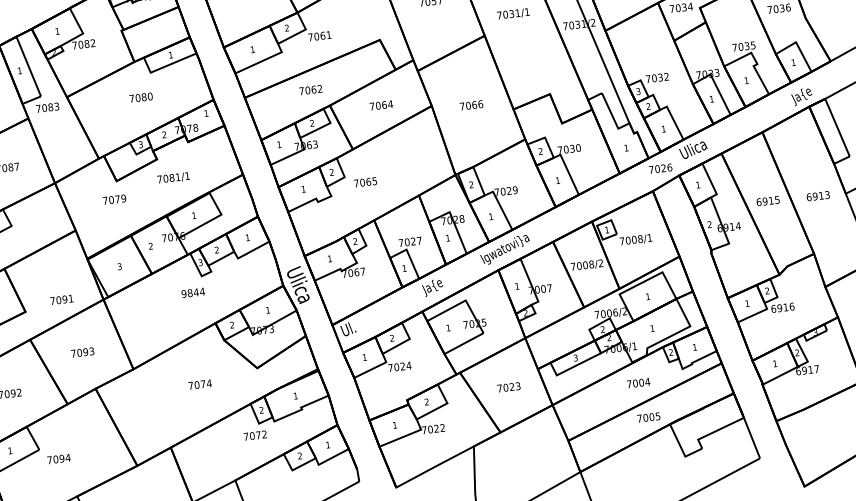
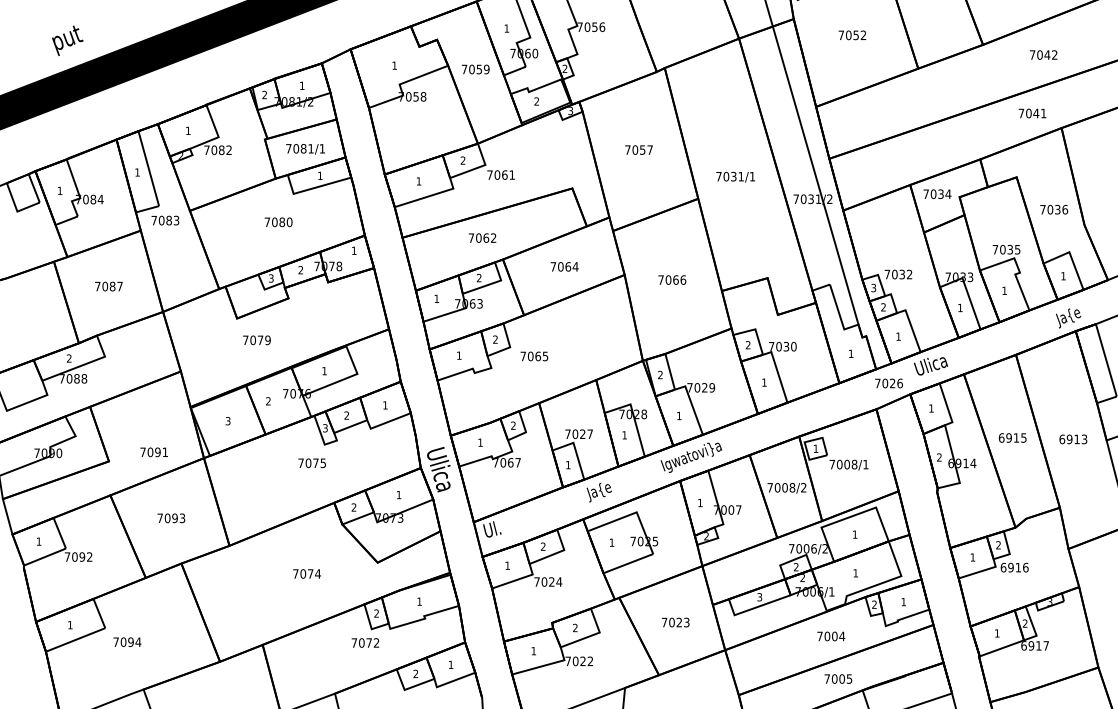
text: (173, 178) -> (305, 149), moved
text: (114, 199) -> (256, 340), moved
text: (193, 293) -> (312, 463), 9844 -> 7075

